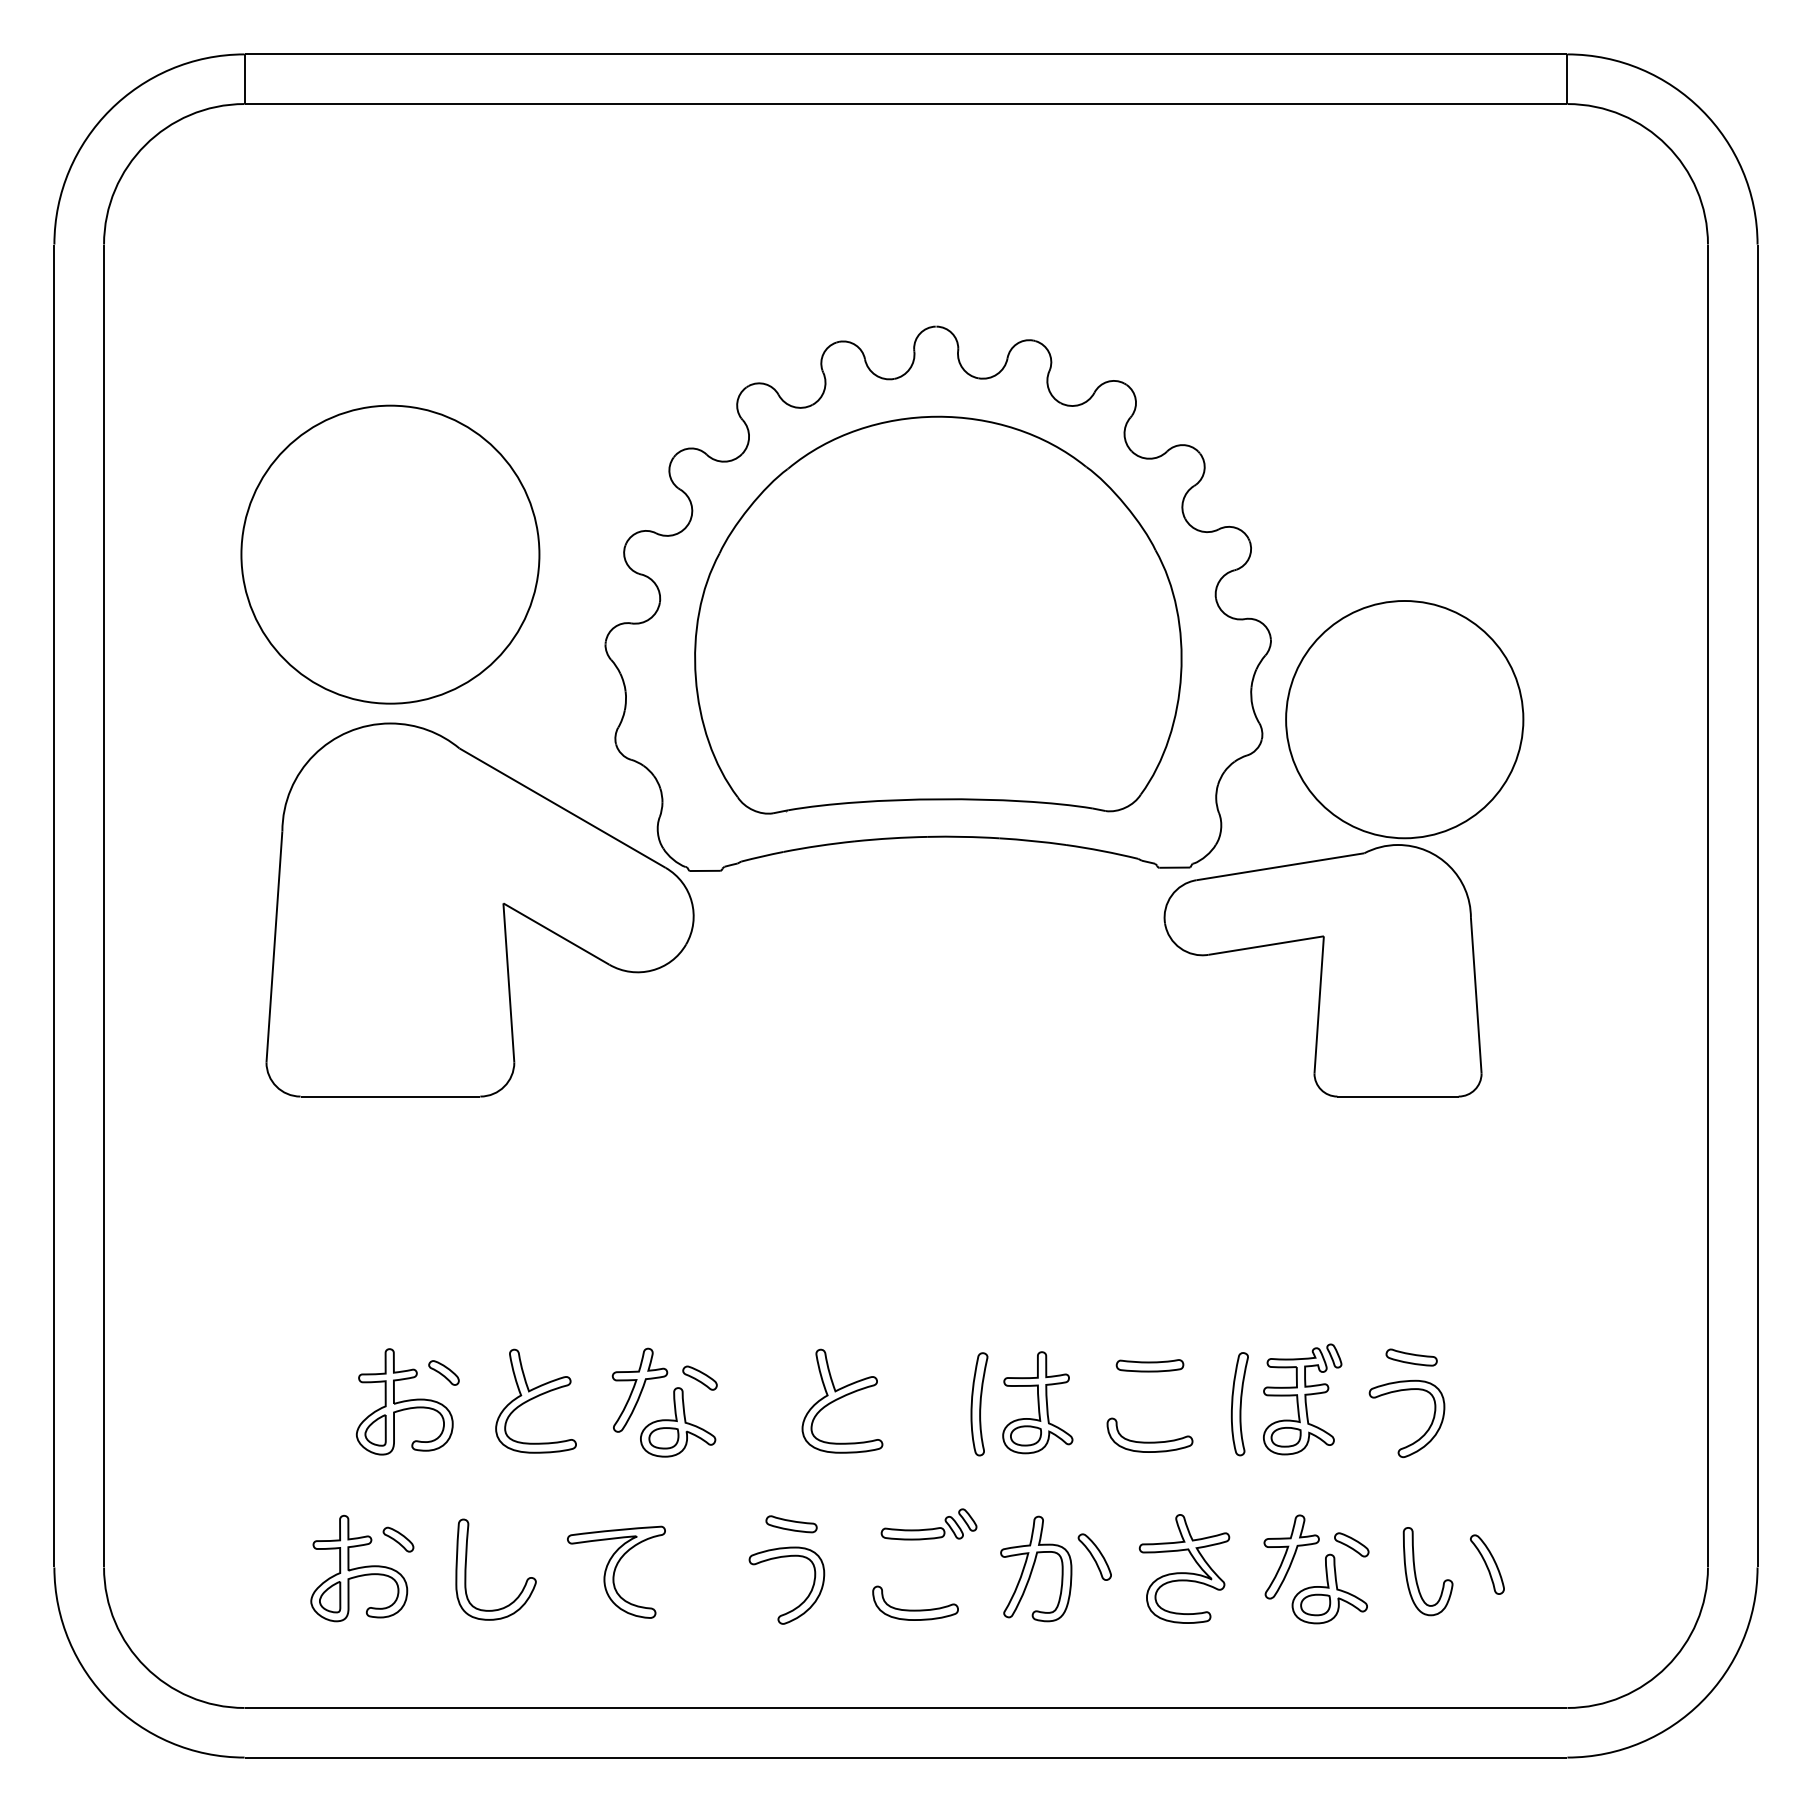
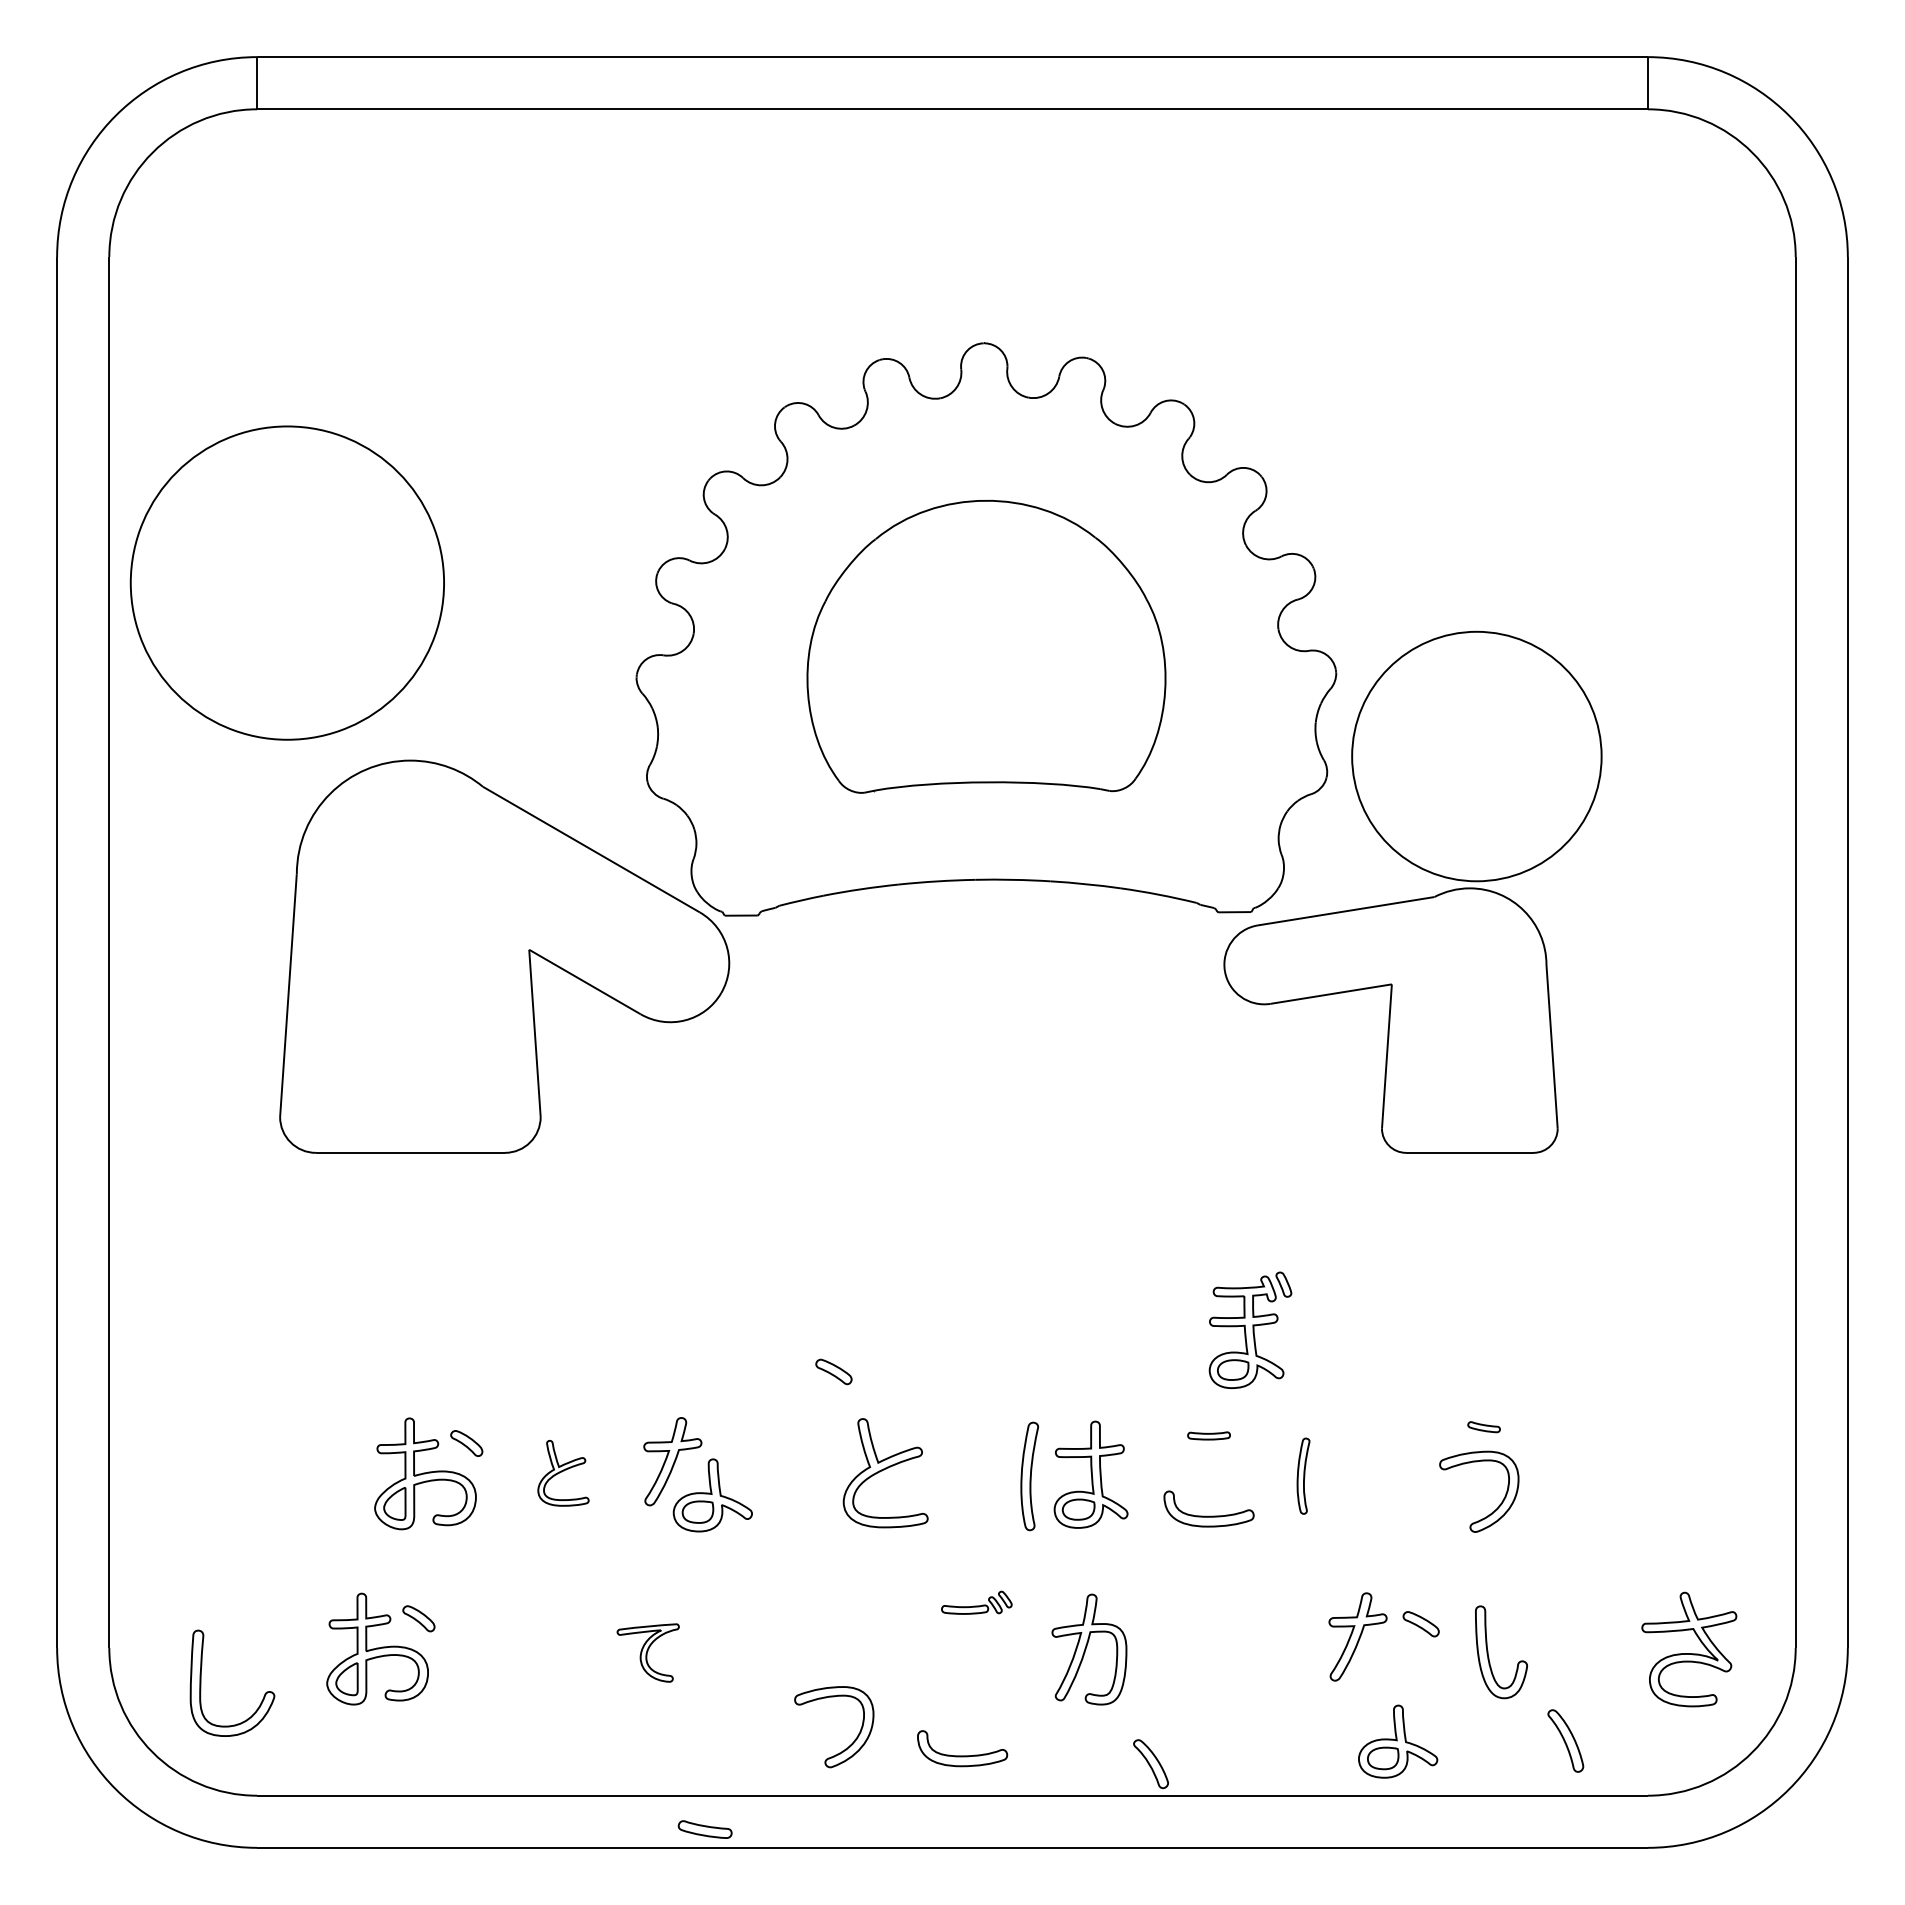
part: (389, 554) -> (286, 582), moved
part: (938, 614) -> (986, 646), size x0.7
part: (1411, 1356) -> (1483, 1426), size x0.6
part: (1149, 1365) -> (1208, 1435), size x0.6
part: (699, 1377) -> (833, 1371), moved
part: (1302, 1398) -> (1250, 1329), moved
part: (536, 1401) -> (563, 1473), size x0.6
part: (1239, 1403) -> (1303, 1475), size x0.7
part: (790, 1524) -> (704, 1829), moved
part: (928, 1524) -> (976, 1602), size x0.7
part: (1094, 1557) -> (1150, 1764), moved
part: (1487, 1564) -> (1565, 1740), moved
part: (466, 1568) -> (201, 1682), moved
part: (1184, 1568) -> (1689, 1649), moved
part: (616, 1571) -> (648, 1652), size x0.6
part: (1330, 1588) -> (1398, 1741), moved
part: (806, 1597) -> (854, 1739), moved
part: (915, 1609) -> (962, 1755), moved

